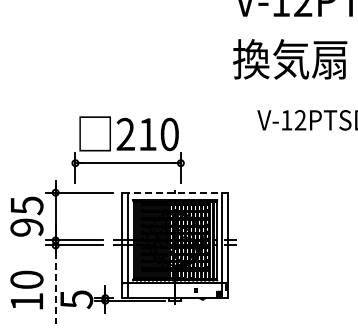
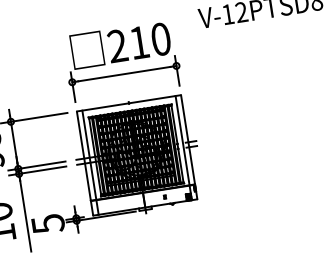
part: (127, 149) -> (121, 60), moved
line: (175, 192) -> (129, 103), dashed -> solid
line: (55, 288) -> (25, 216), dashed -> solid

